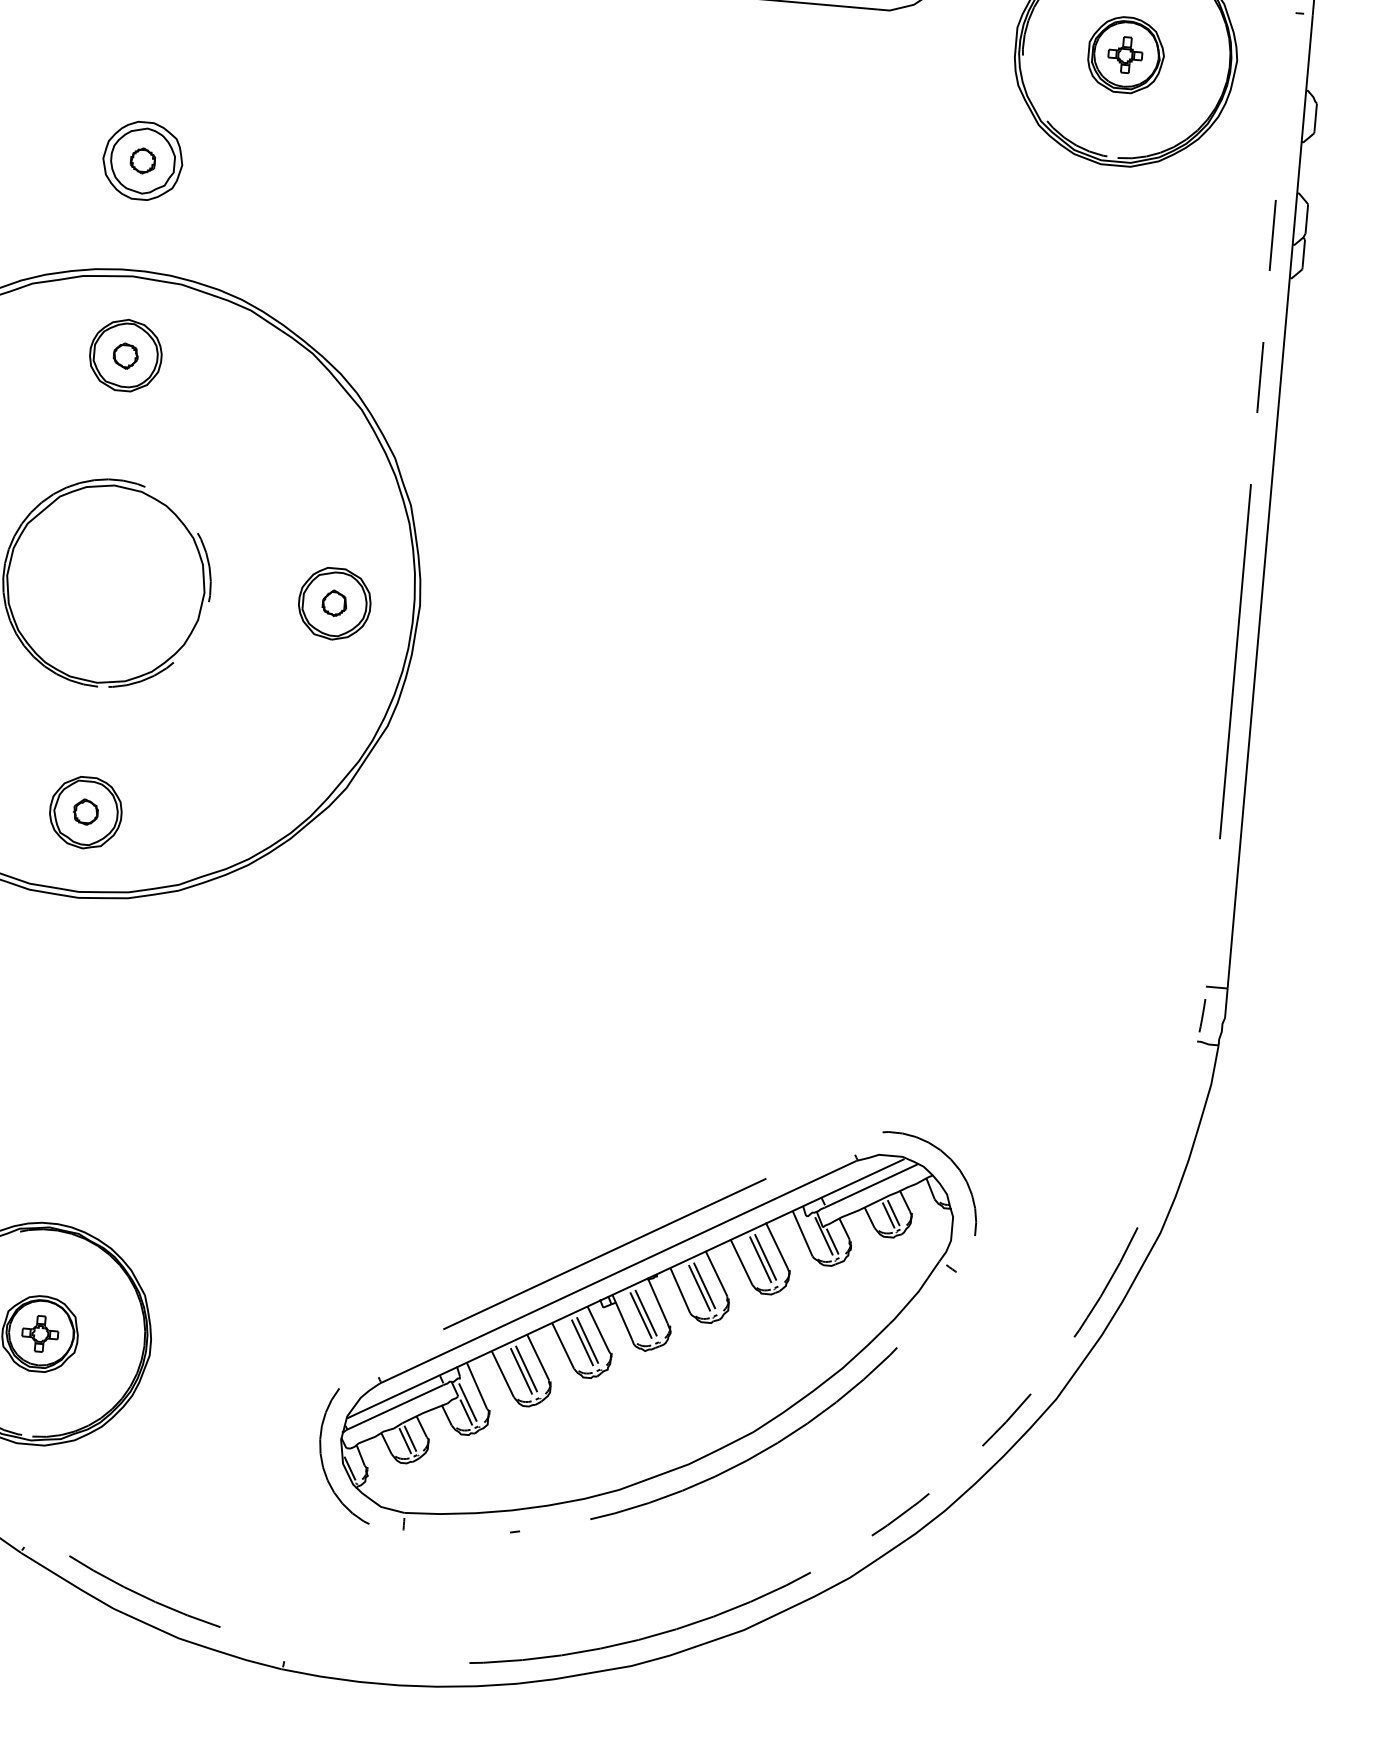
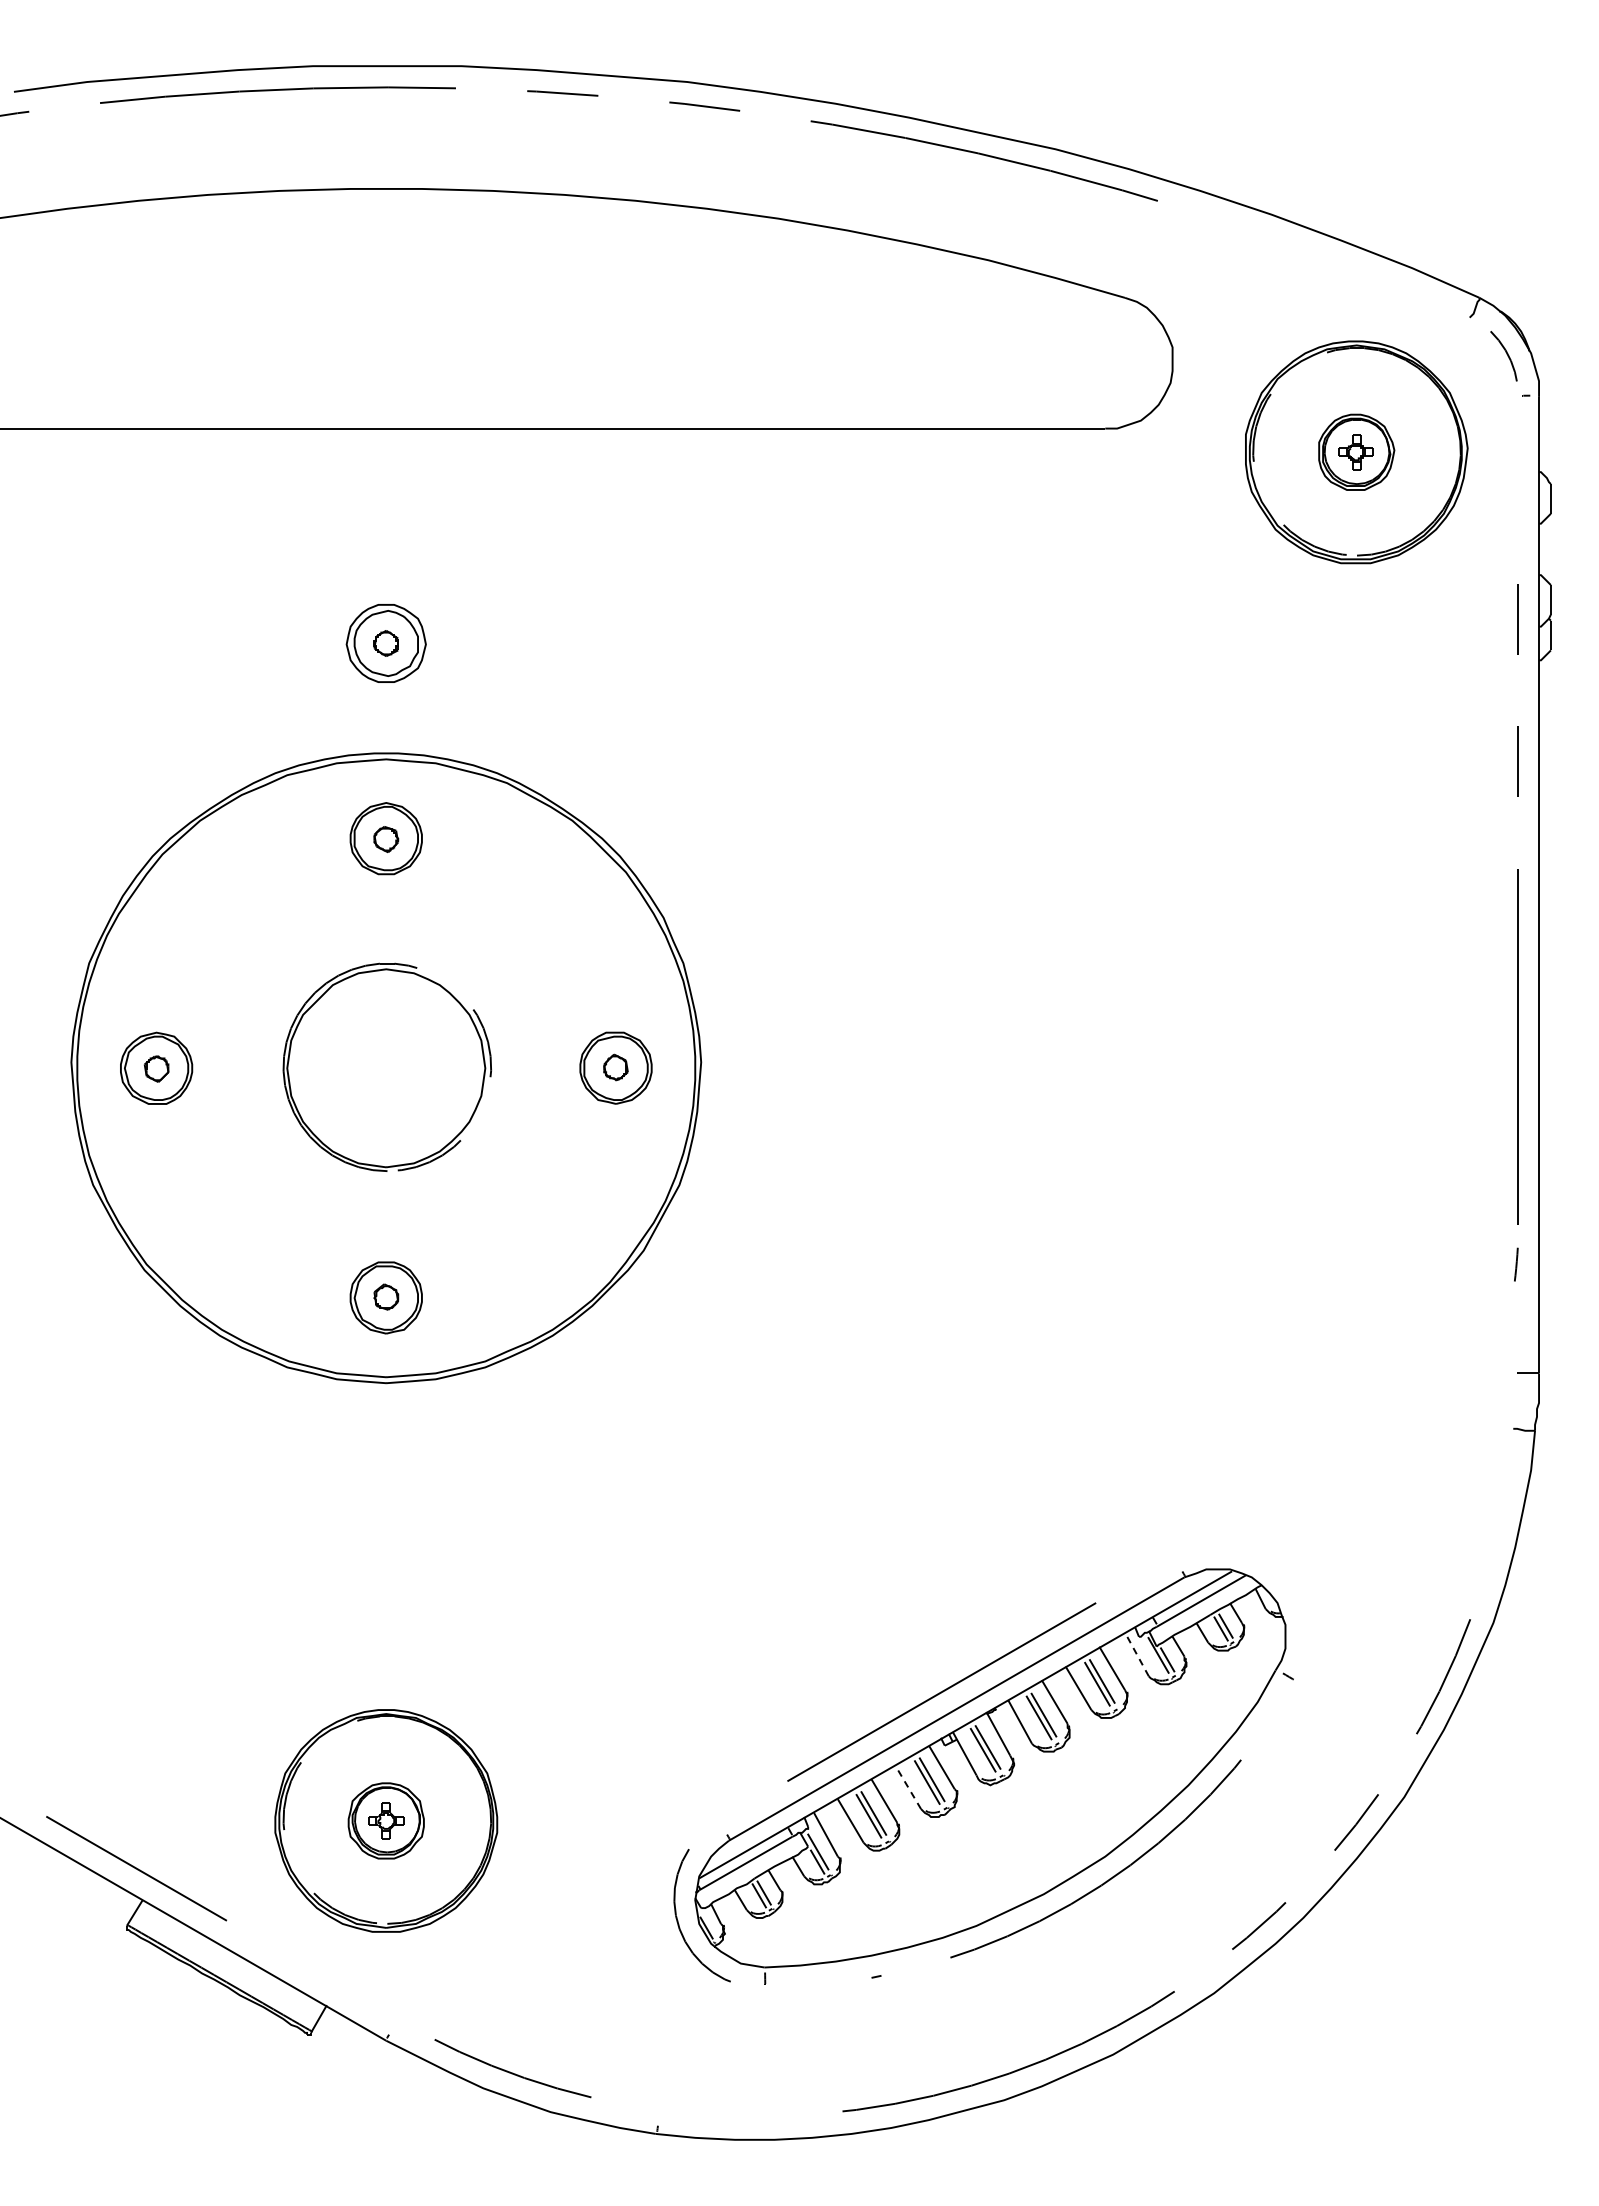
line: (1202, 1015) -> (1516, 1264), moved
curve: (952, 1163) -> (1280, 1571), removed
line: (802, 1233) -> (1136, 1654), solid -> dashed
line: (562, 1345) -> (907, 1786), solid -> dashed

